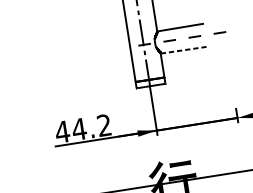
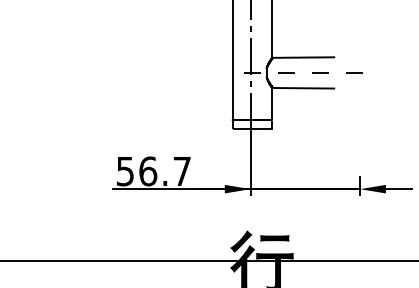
line: (184, 50) -> (303, 88), dashed -> solid
text: (82, 128) -> (152, 171), 44.2 -> 56.7

